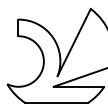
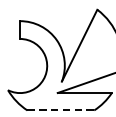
line: (57, 103) -> (61, 110), solid -> dashed

